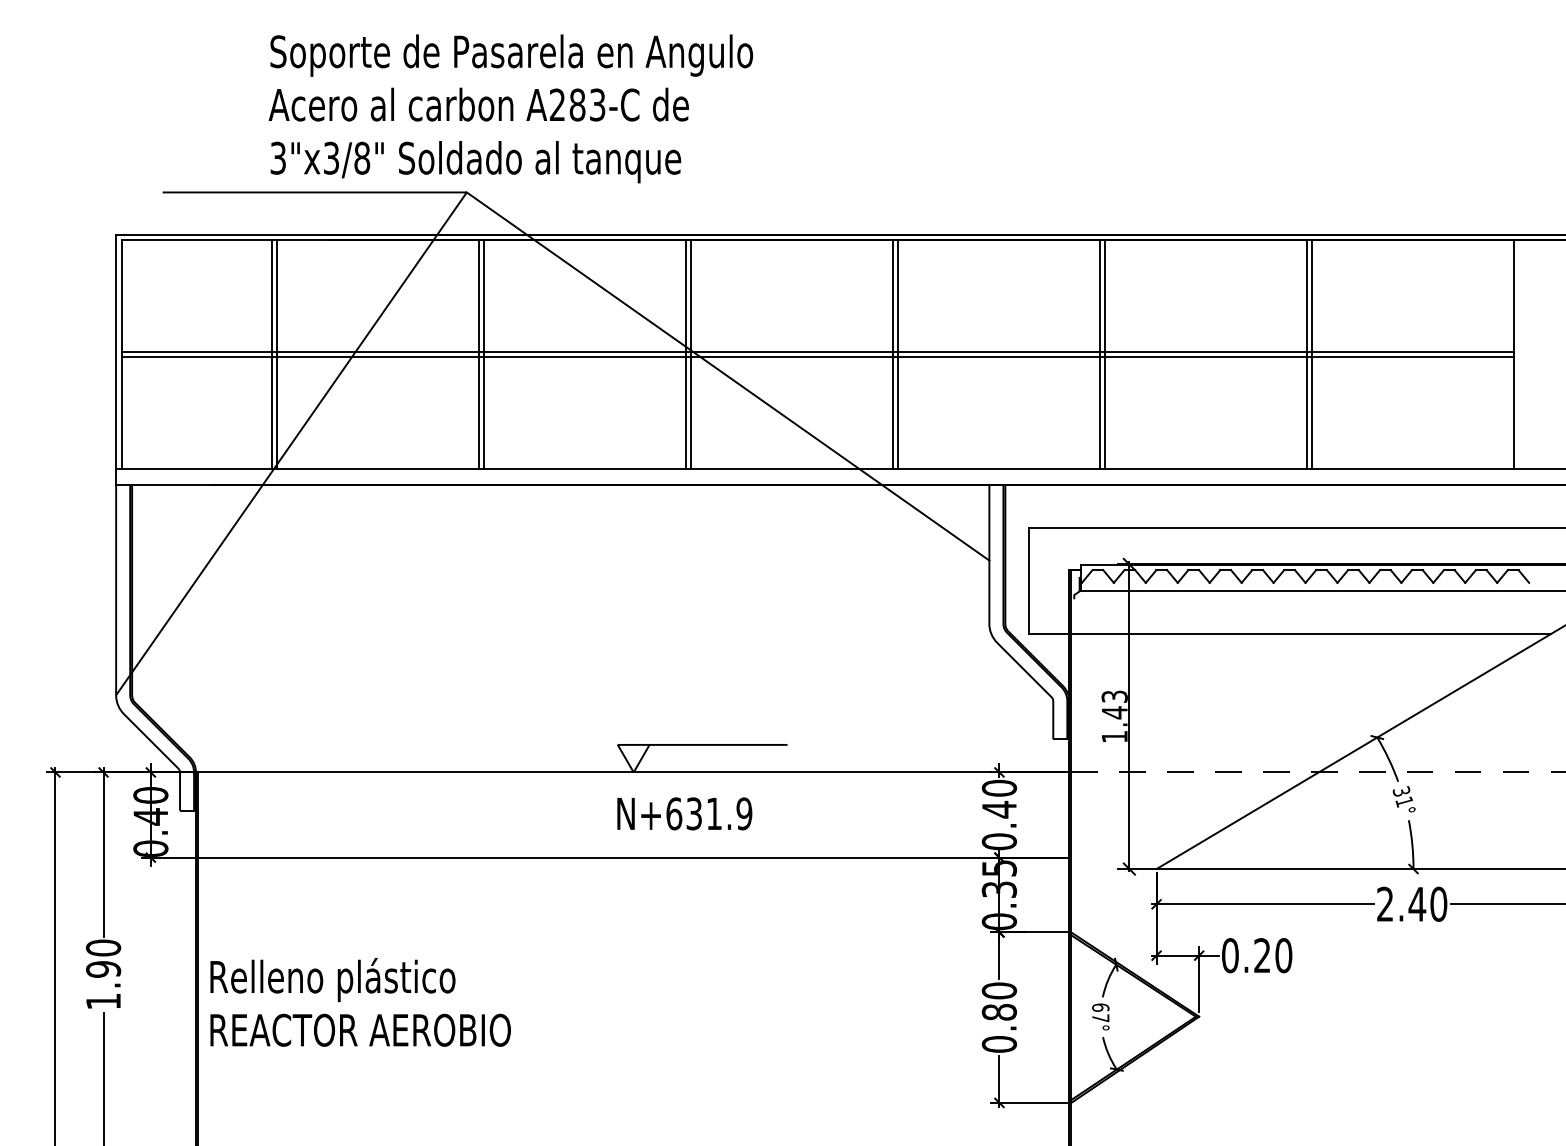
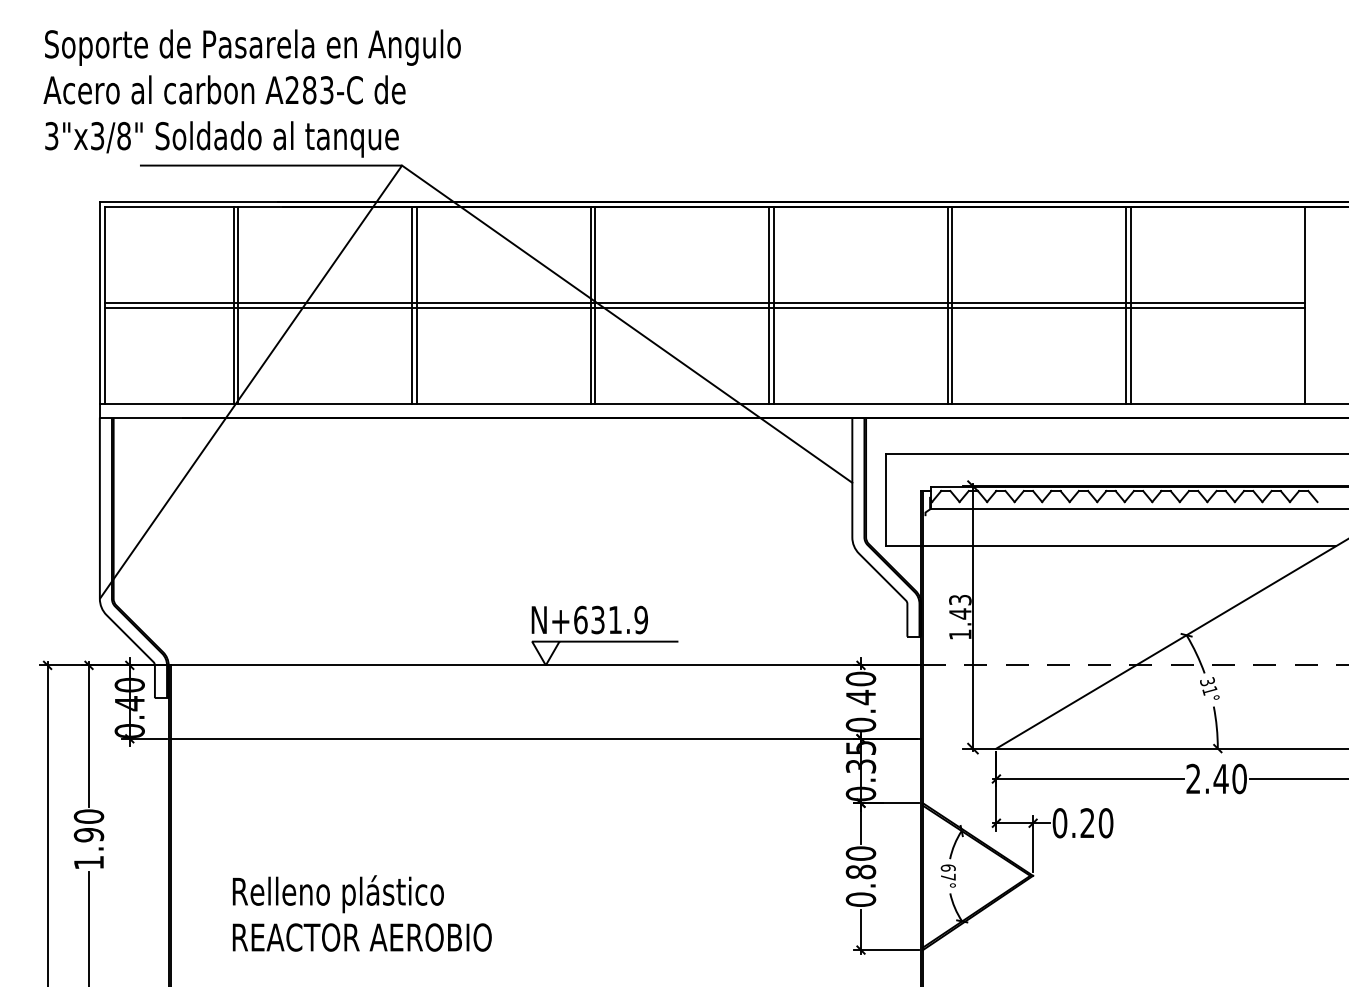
text: (510, 108) -> (251, 93), moved
text: (684, 813) -> (589, 619), moved
text: (360, 1002) -> (362, 913), moved

